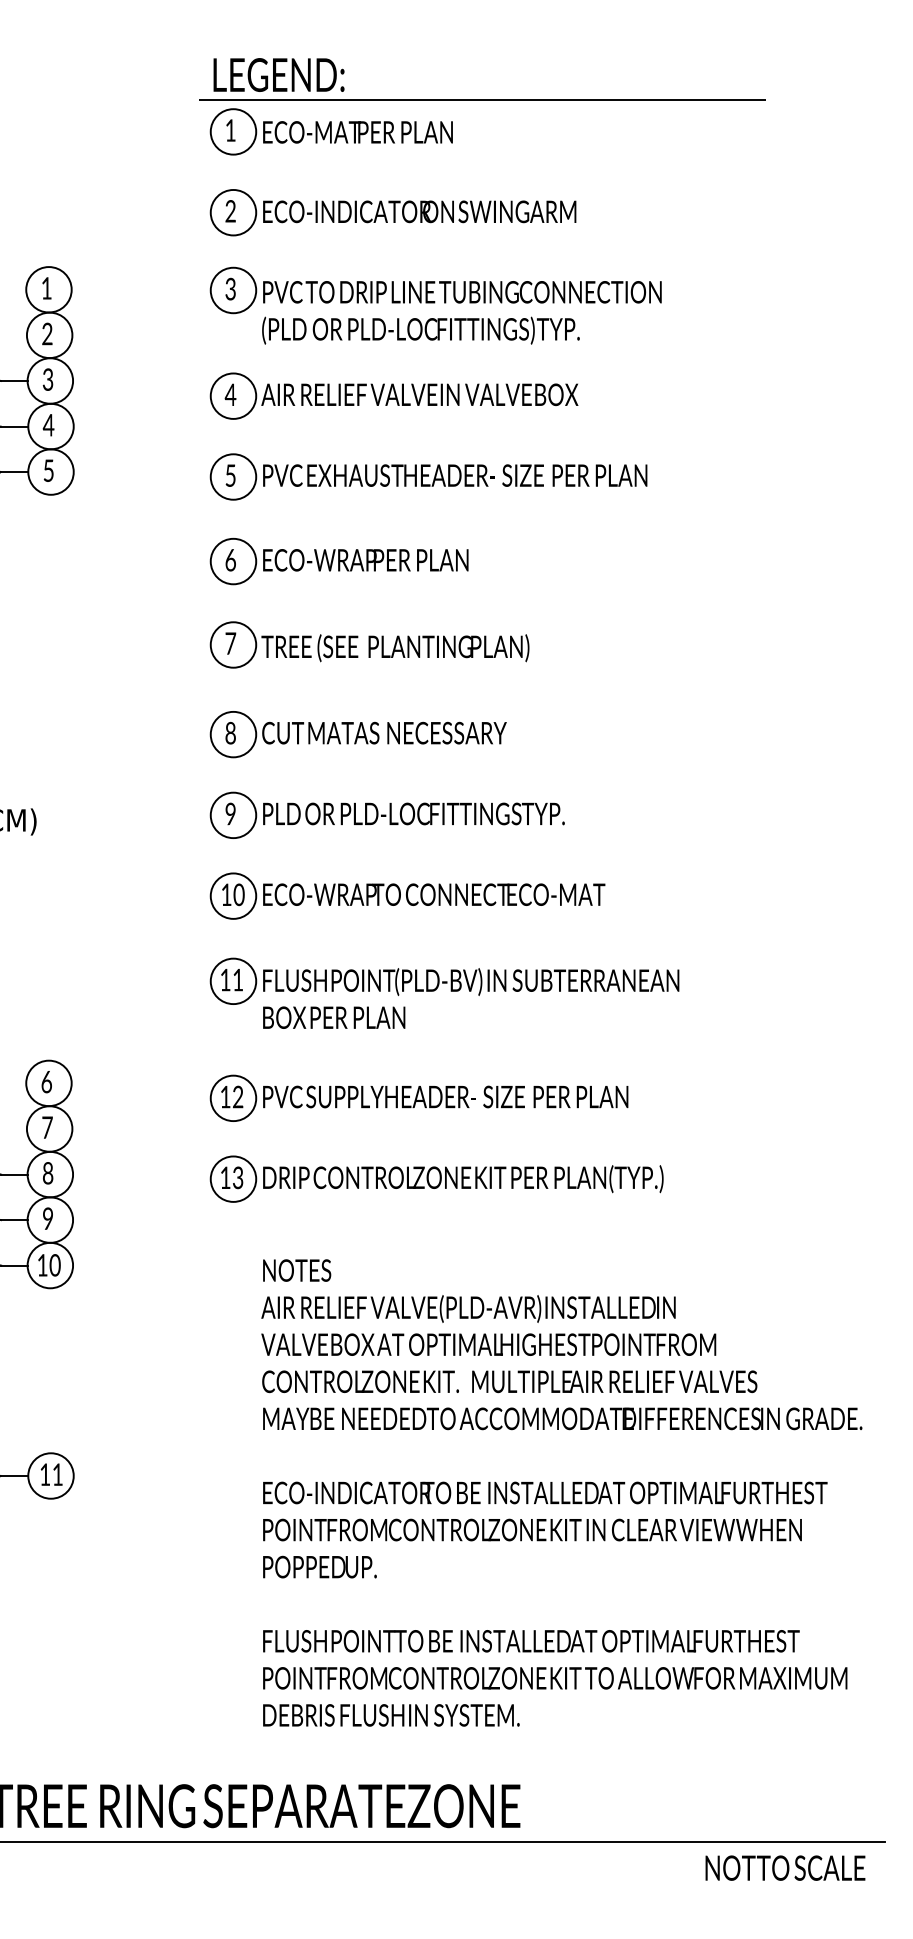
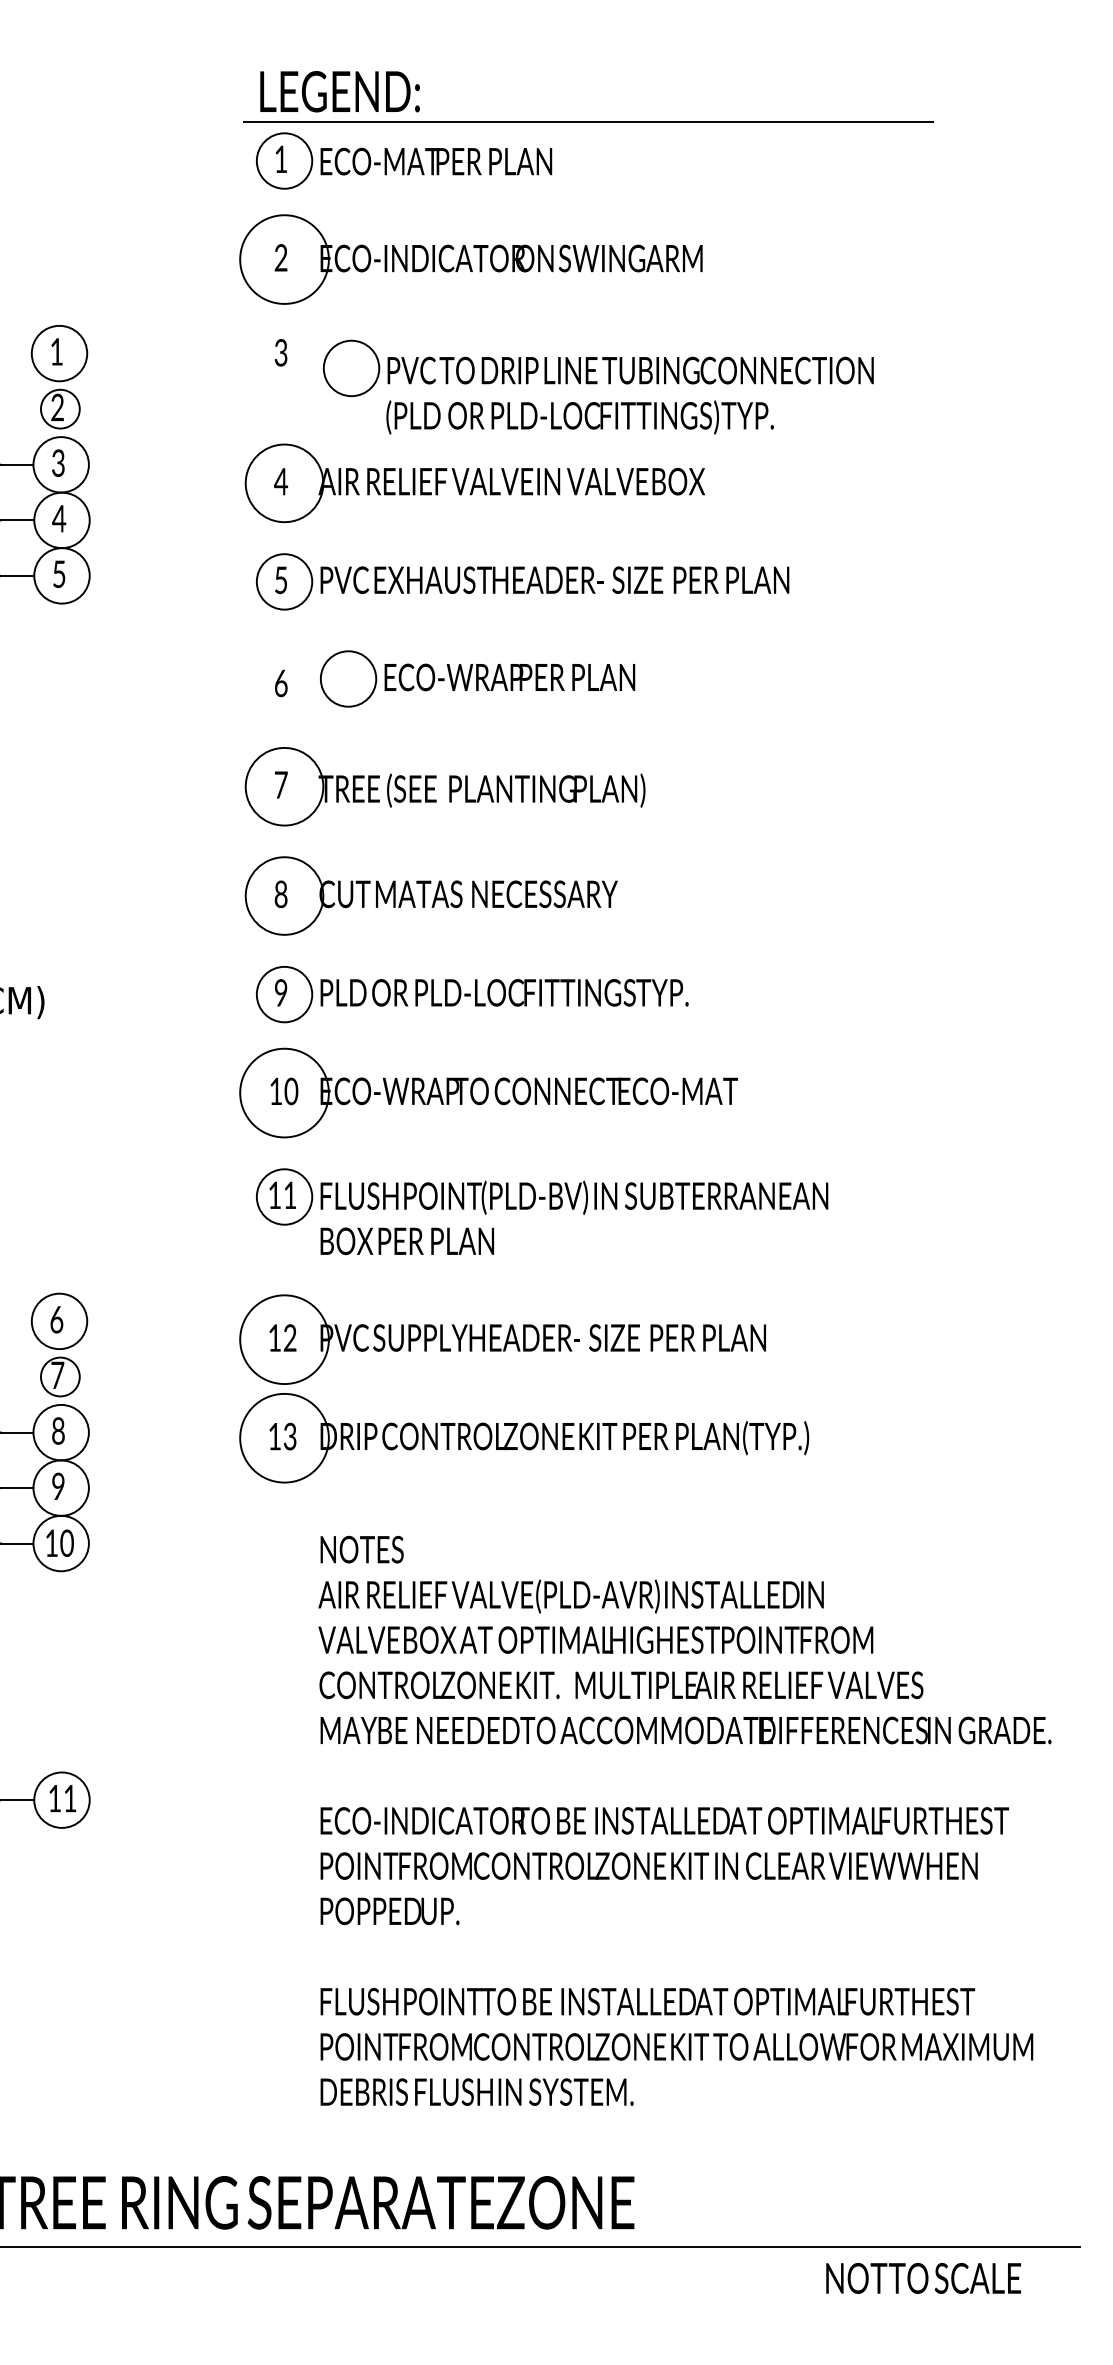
circle: (233, 212) -> (284, 259), size x1.6
part: (435, 305) -> (597, 386), moved
circle: (49, 334) -> (60, 408), size x0.7
circle: (233, 396) -> (284, 483), size x1.4
part: (339, 561) -> (477, 678), moved
circle: (233, 644) -> (284, 786), size x1.4
circle: (233, 734) -> (284, 895), size x1.4
circle: (233, 895) -> (284, 1092), size x1.6
circle: (233, 1098) -> (284, 1339), size x1.6
circle: (49, 1128) -> (60, 1376), size x0.7
circle: (233, 1178) -> (284, 1437), size x1.6
text: (785, 1867) -> (923, 2277), moved

